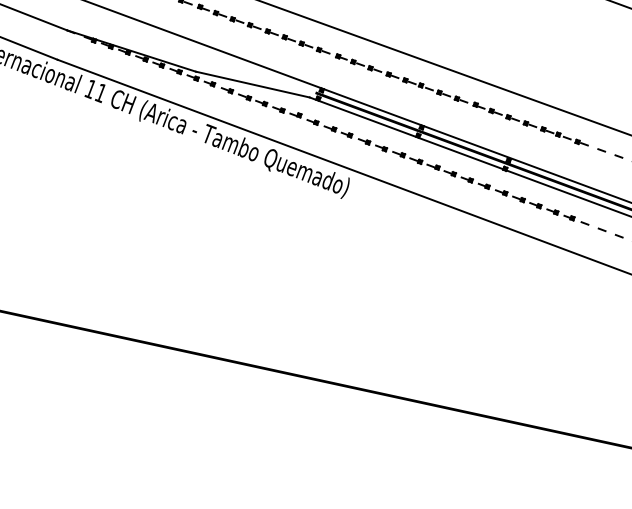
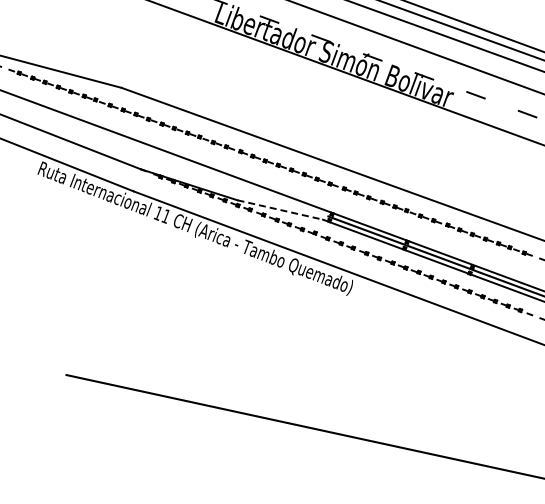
line: (253, 83) -> (280, 209), solid -> dashed

